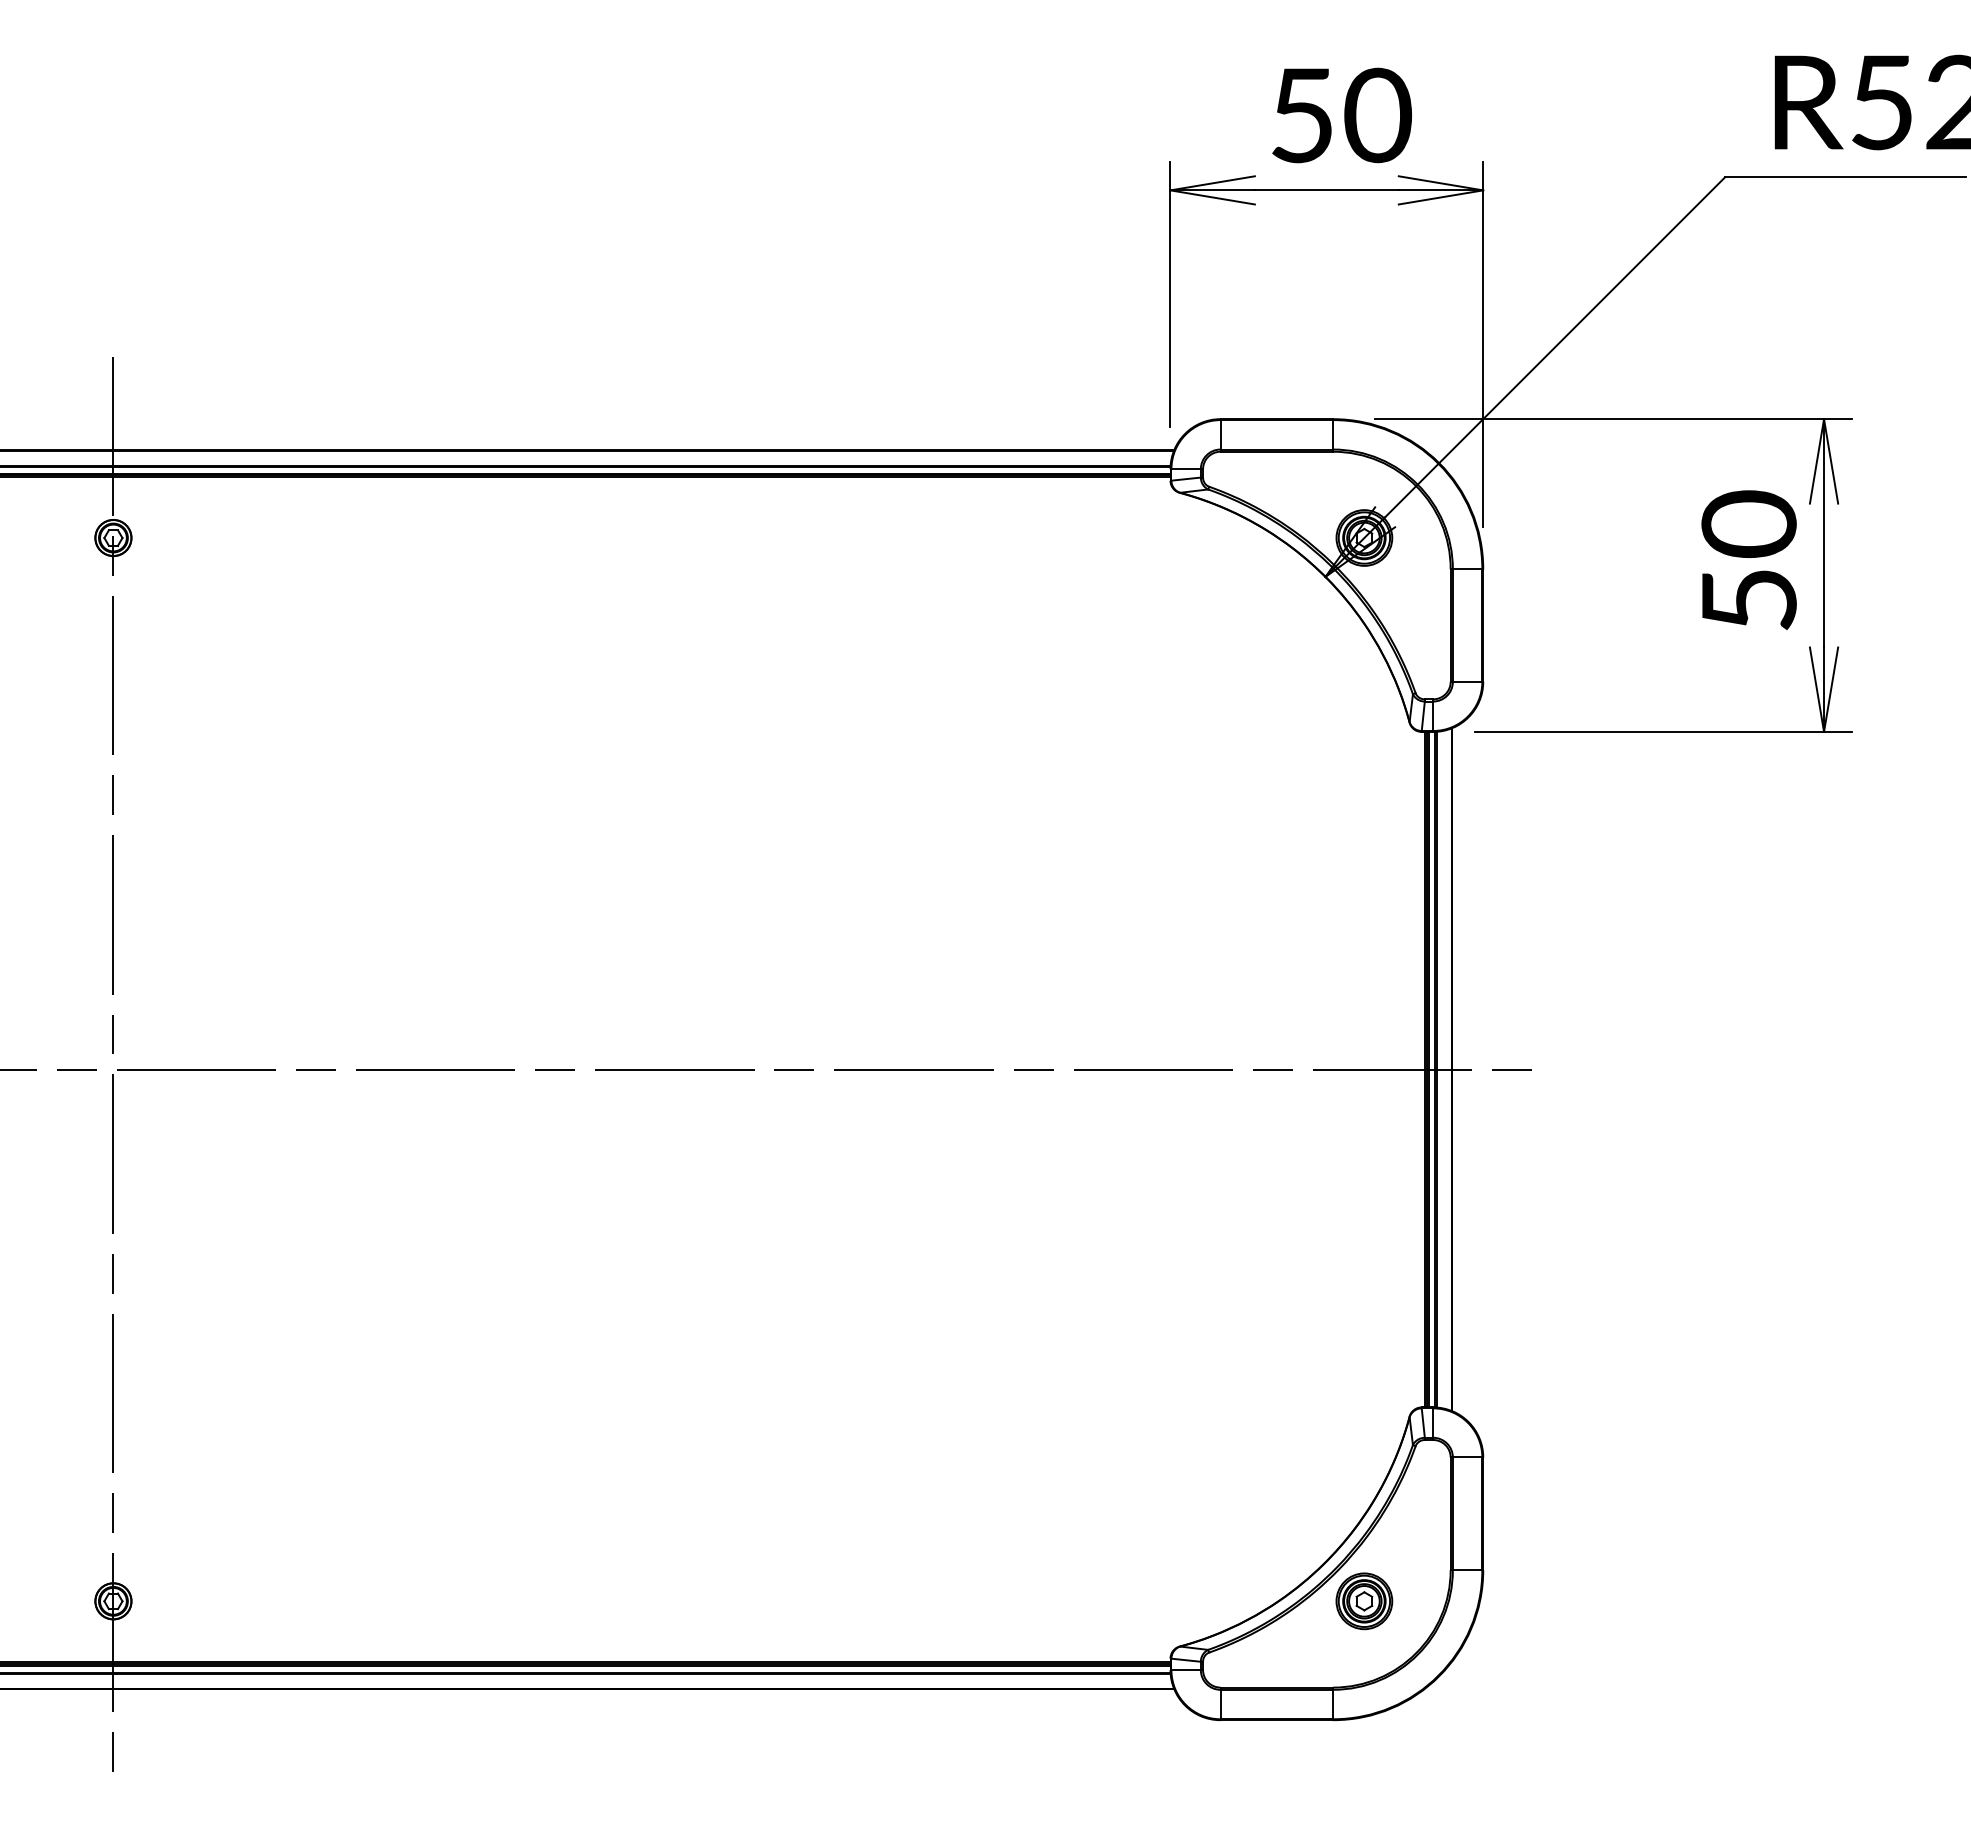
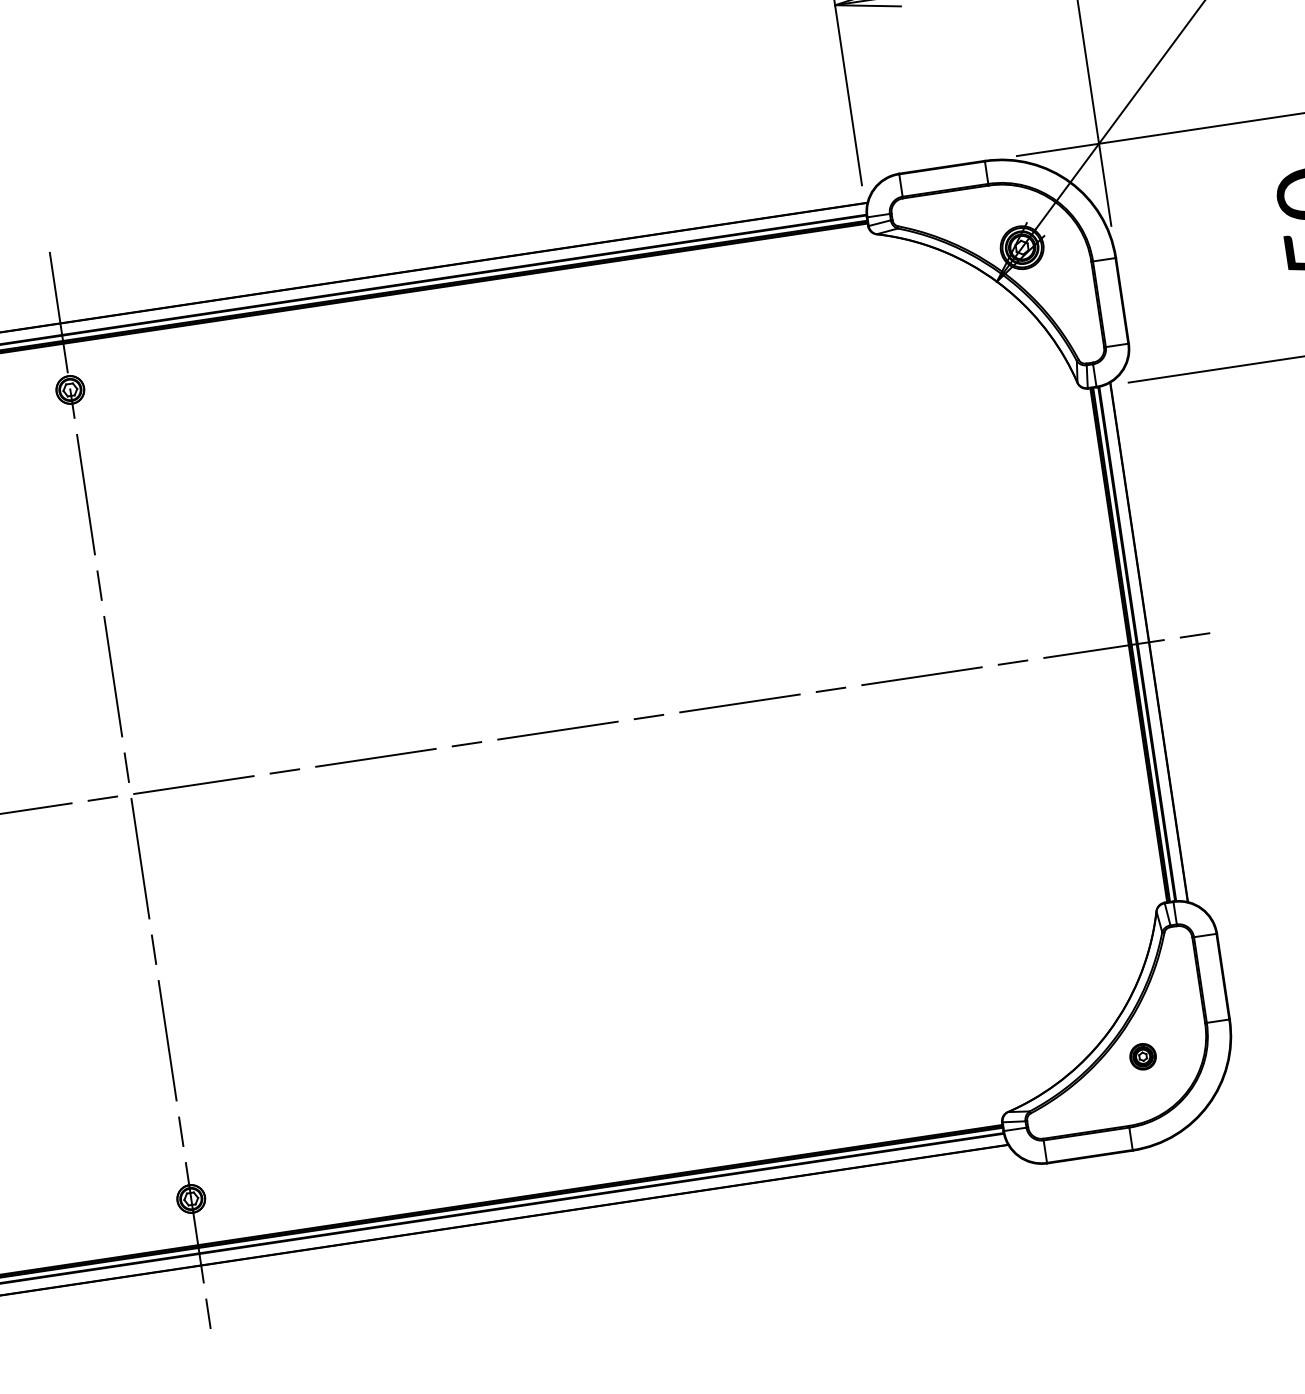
part: (1364, 1601) -> (1143, 1056), size x0.6

